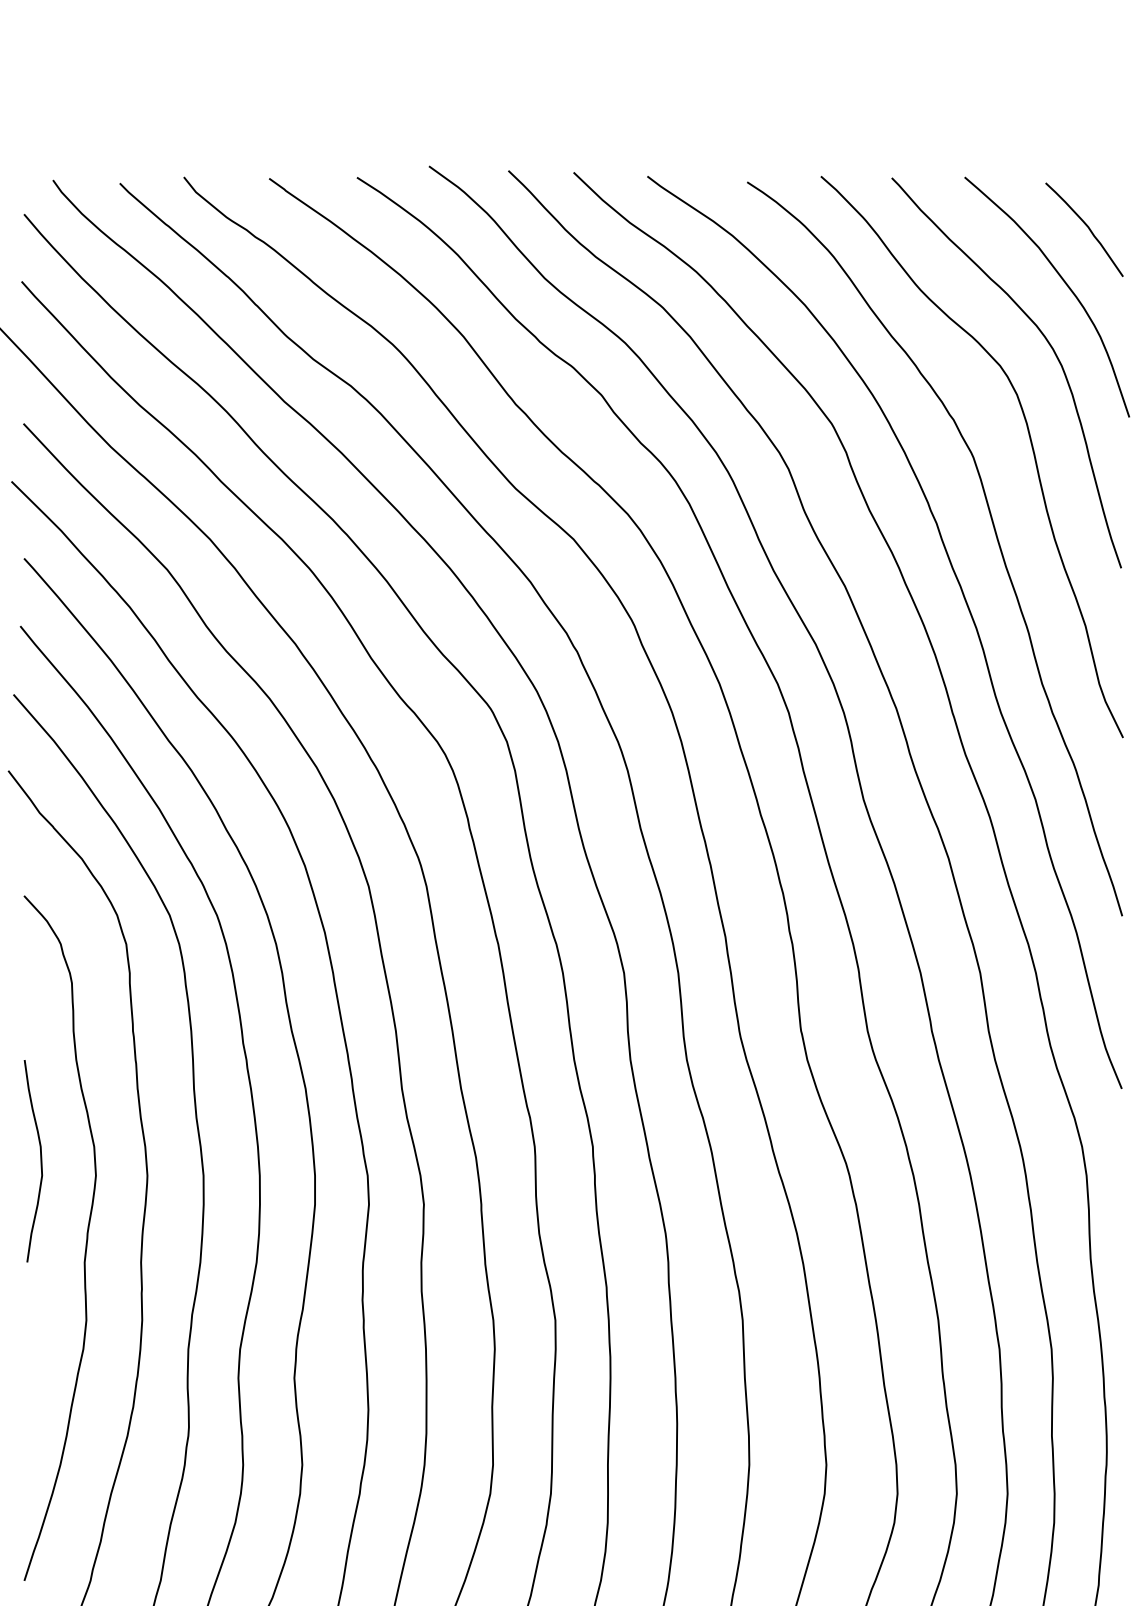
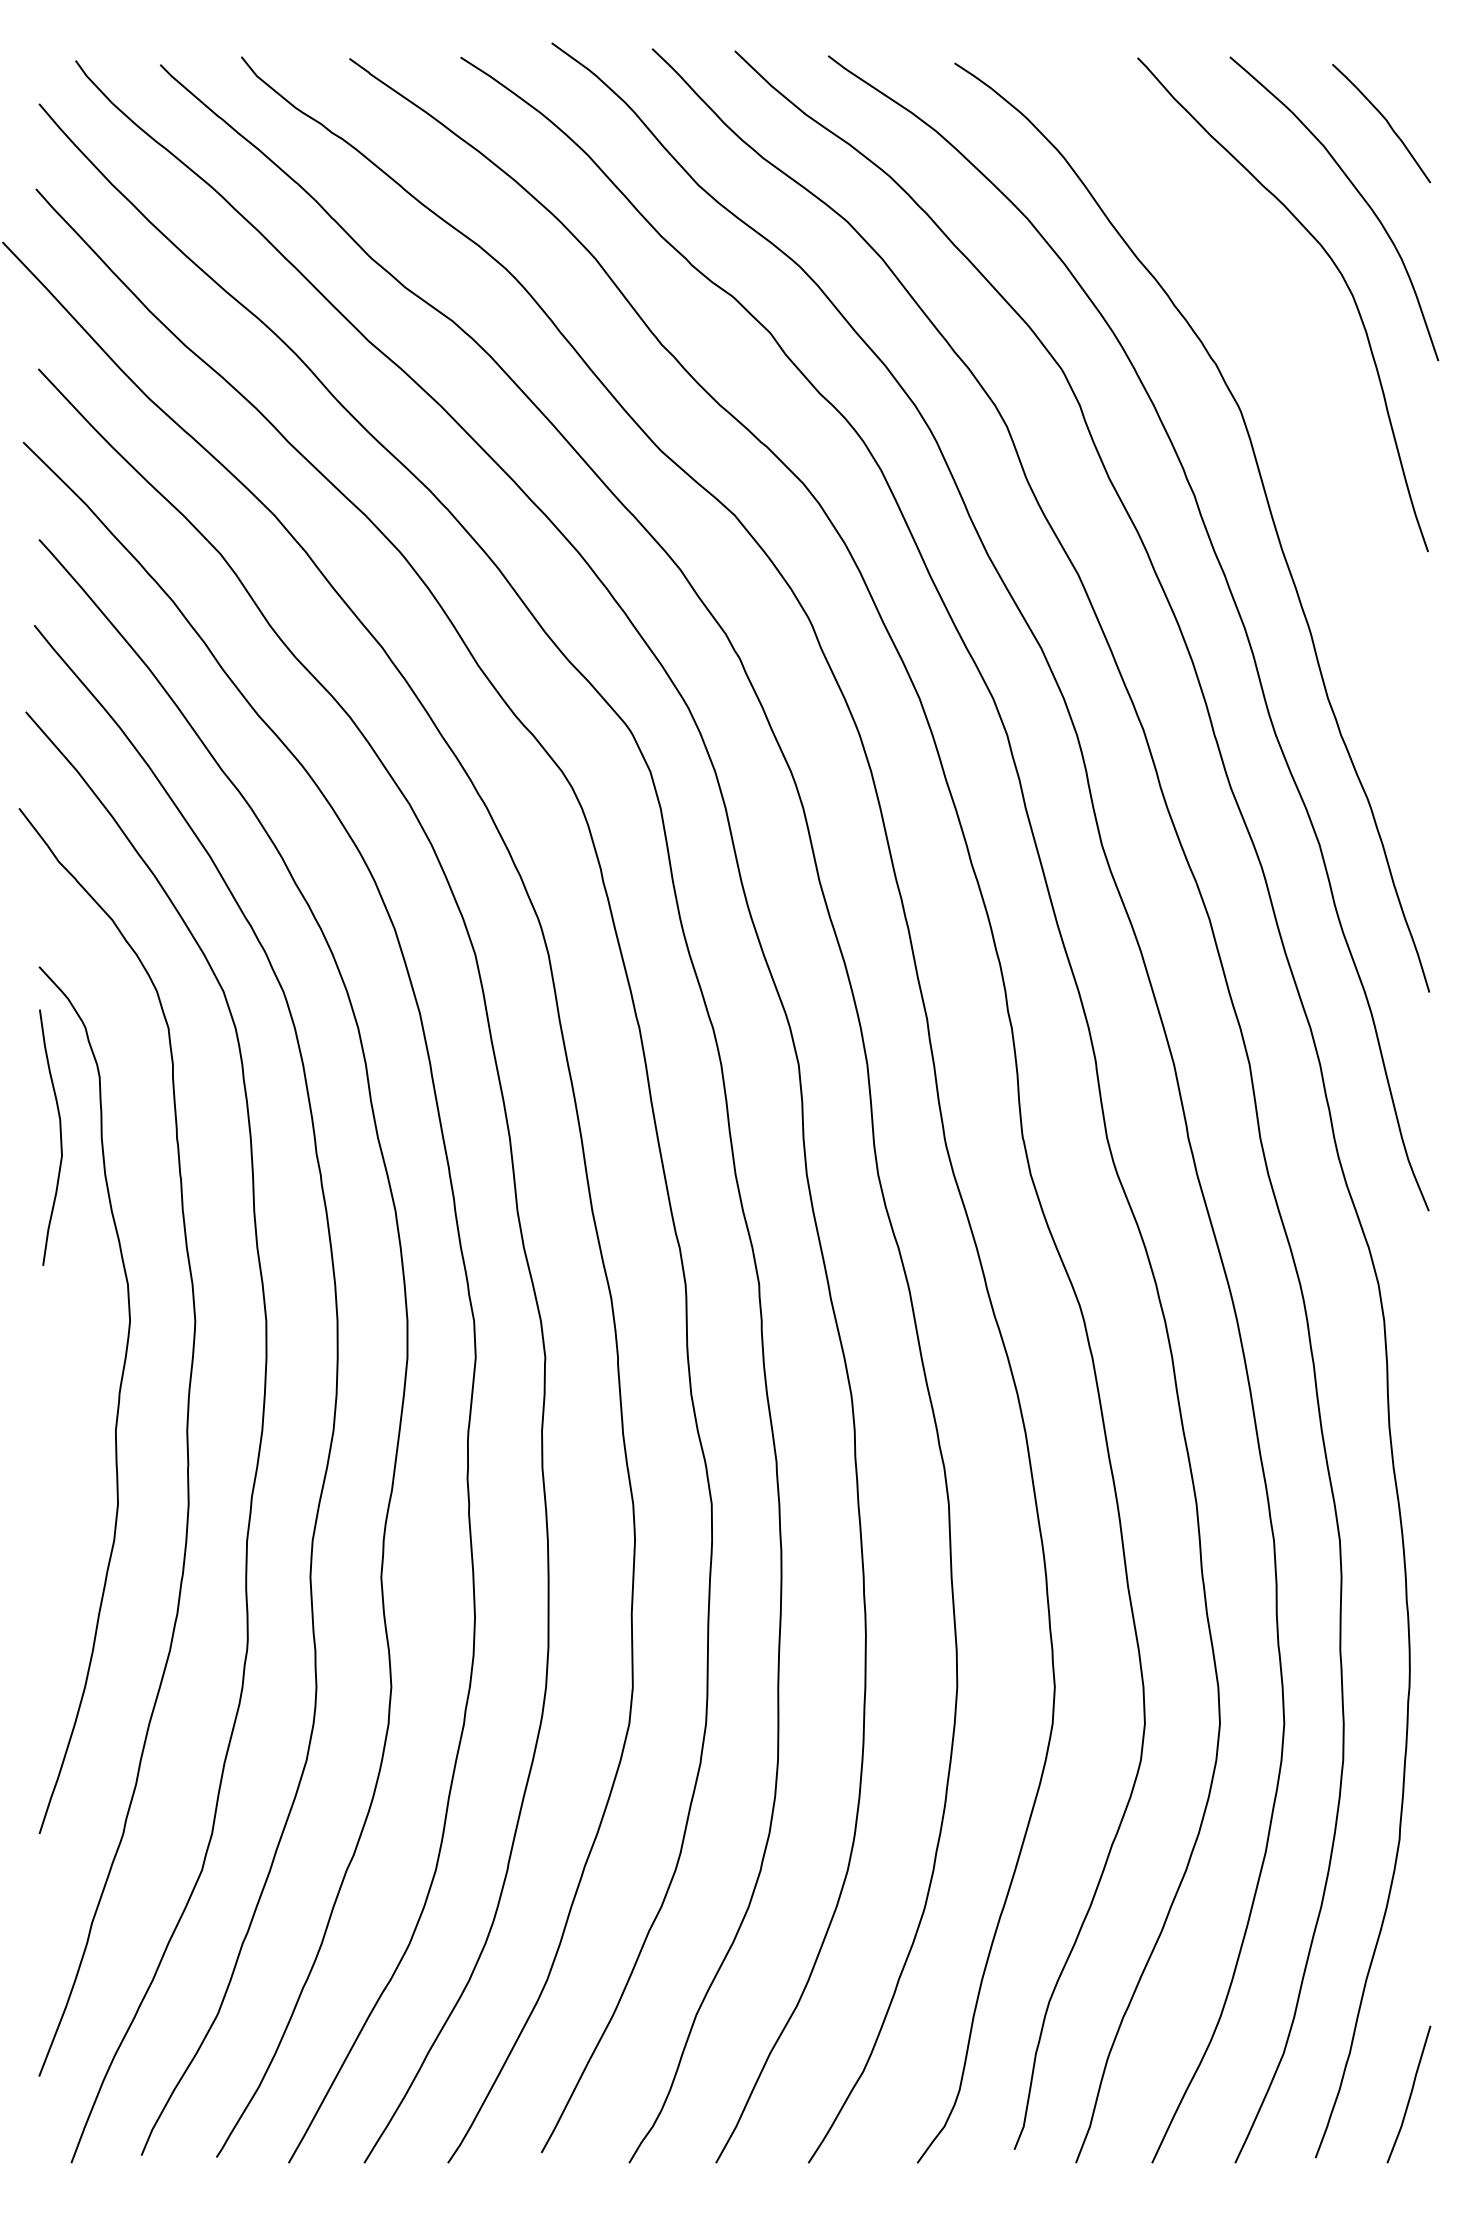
curve: (1029, 440) -> (1312, 390), removed
curve: (40, 1161) -> (60, 1137), moved

